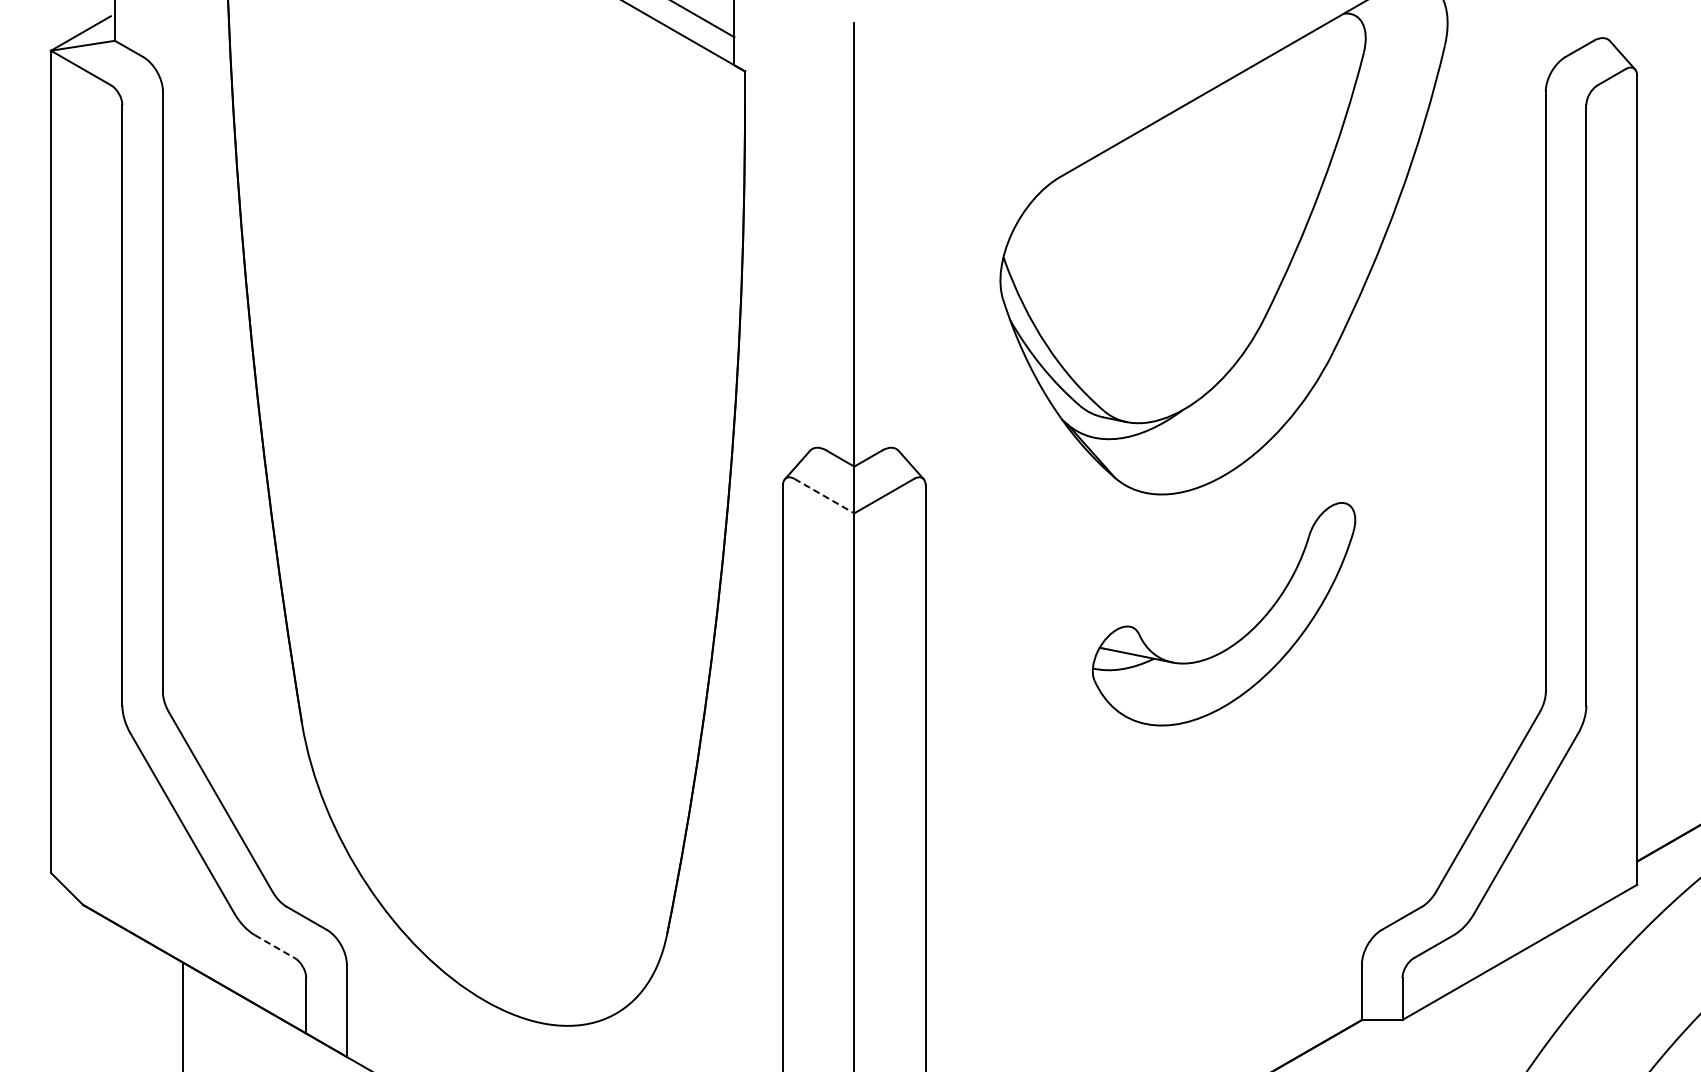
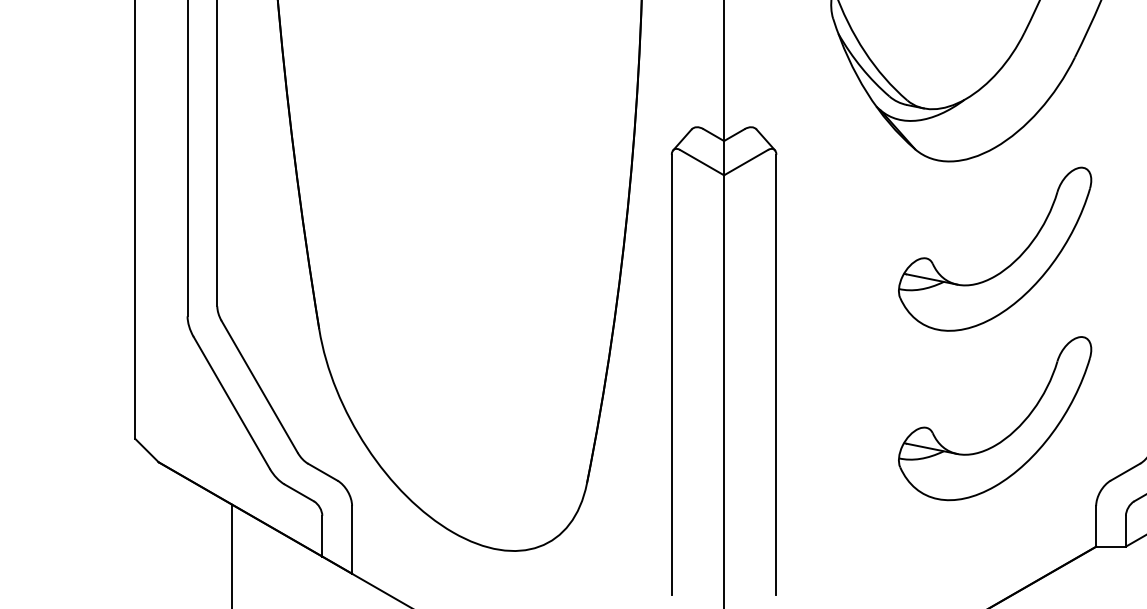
line: (824, 496) -> (702, 162), dashed -> solid
part: (1240, 869) -> (1007, 436), added
line: (275, 946) -> (299, 492), dashed -> solid

